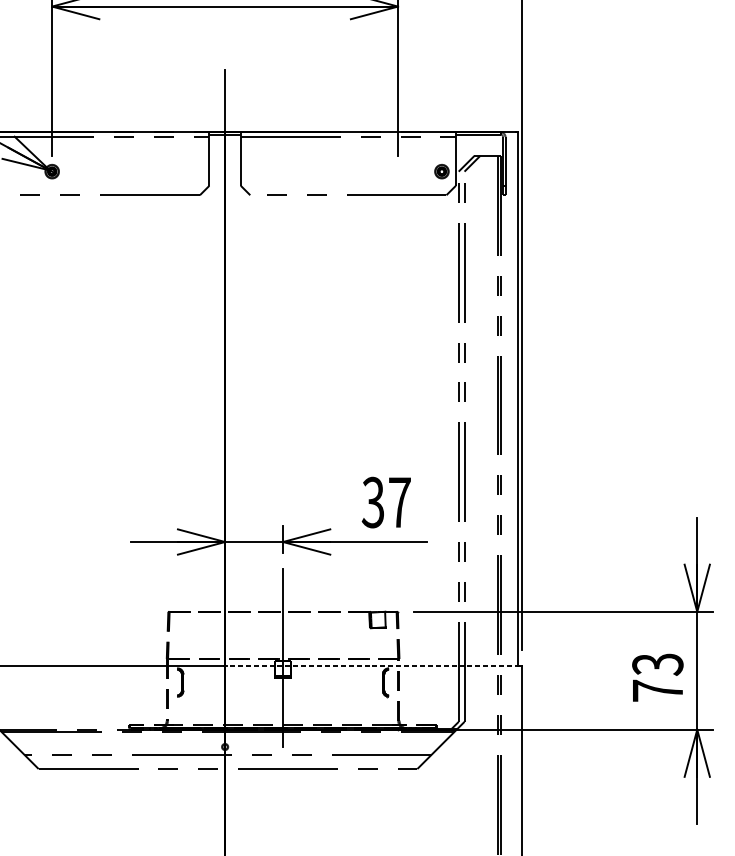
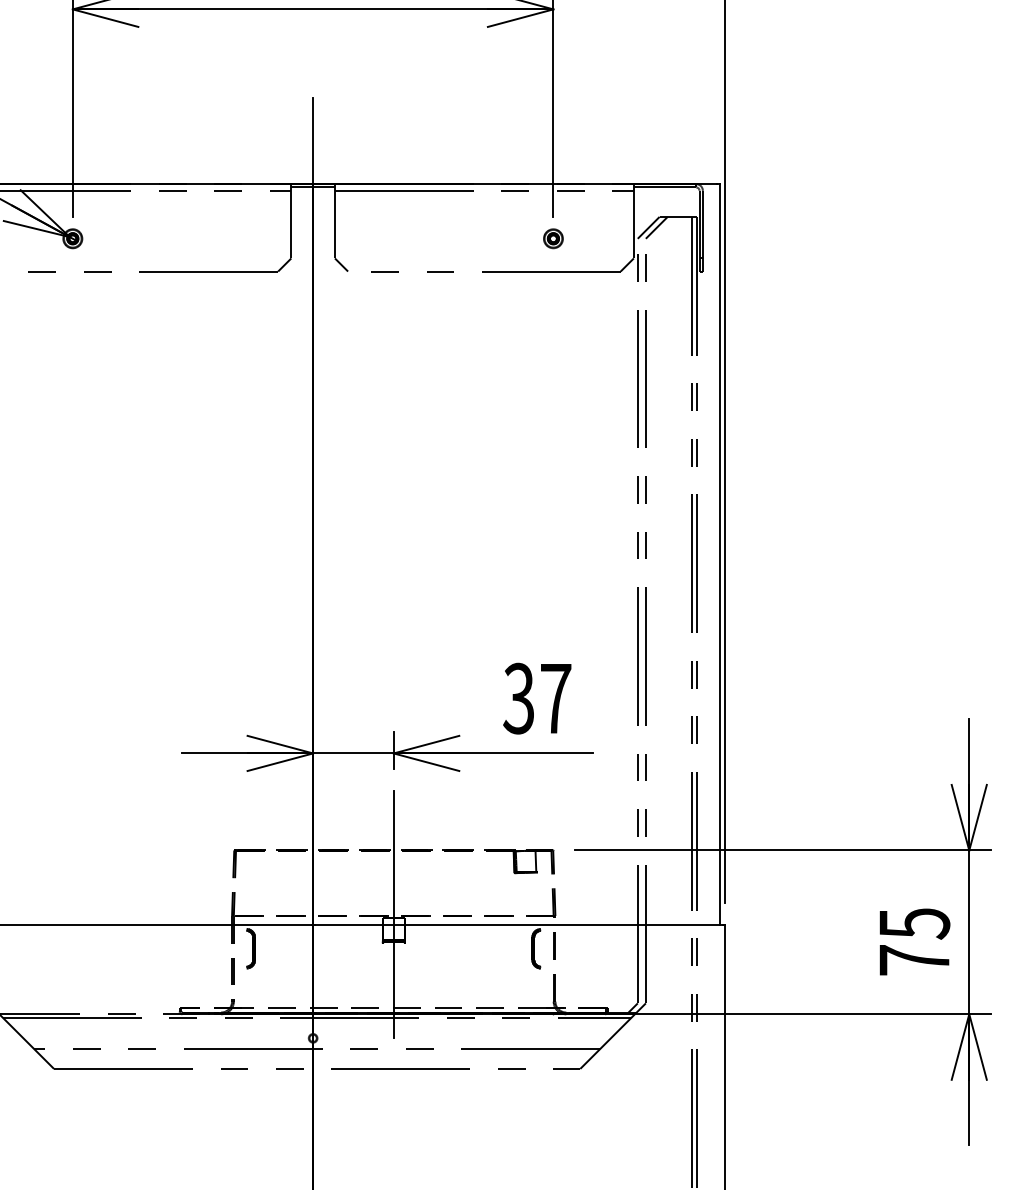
part: (441, 171) -> (553, 238), moved
text: (657, 664) -> (913, 923), 73 -> 75
line: (373, 665) -> (519, 925), dashed -> solid

